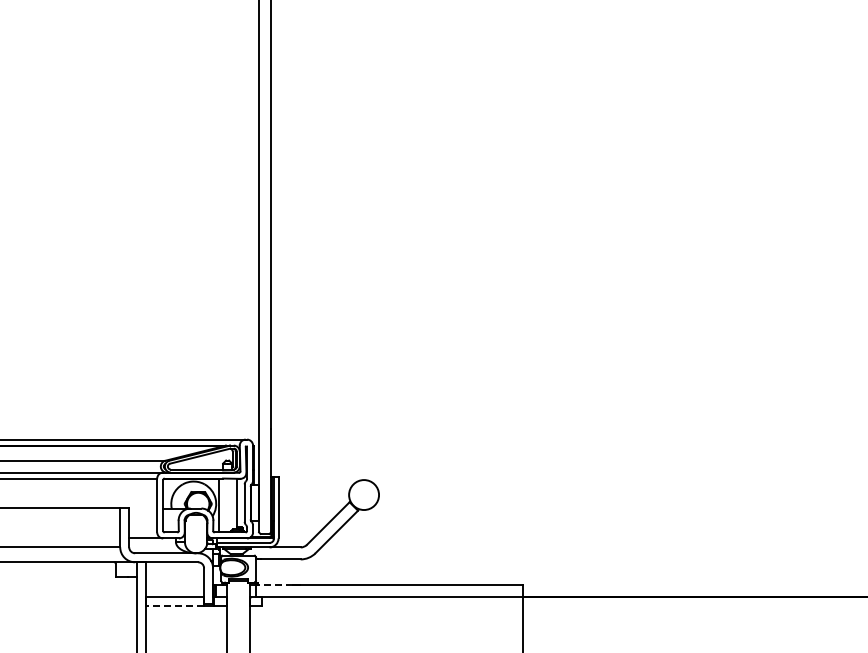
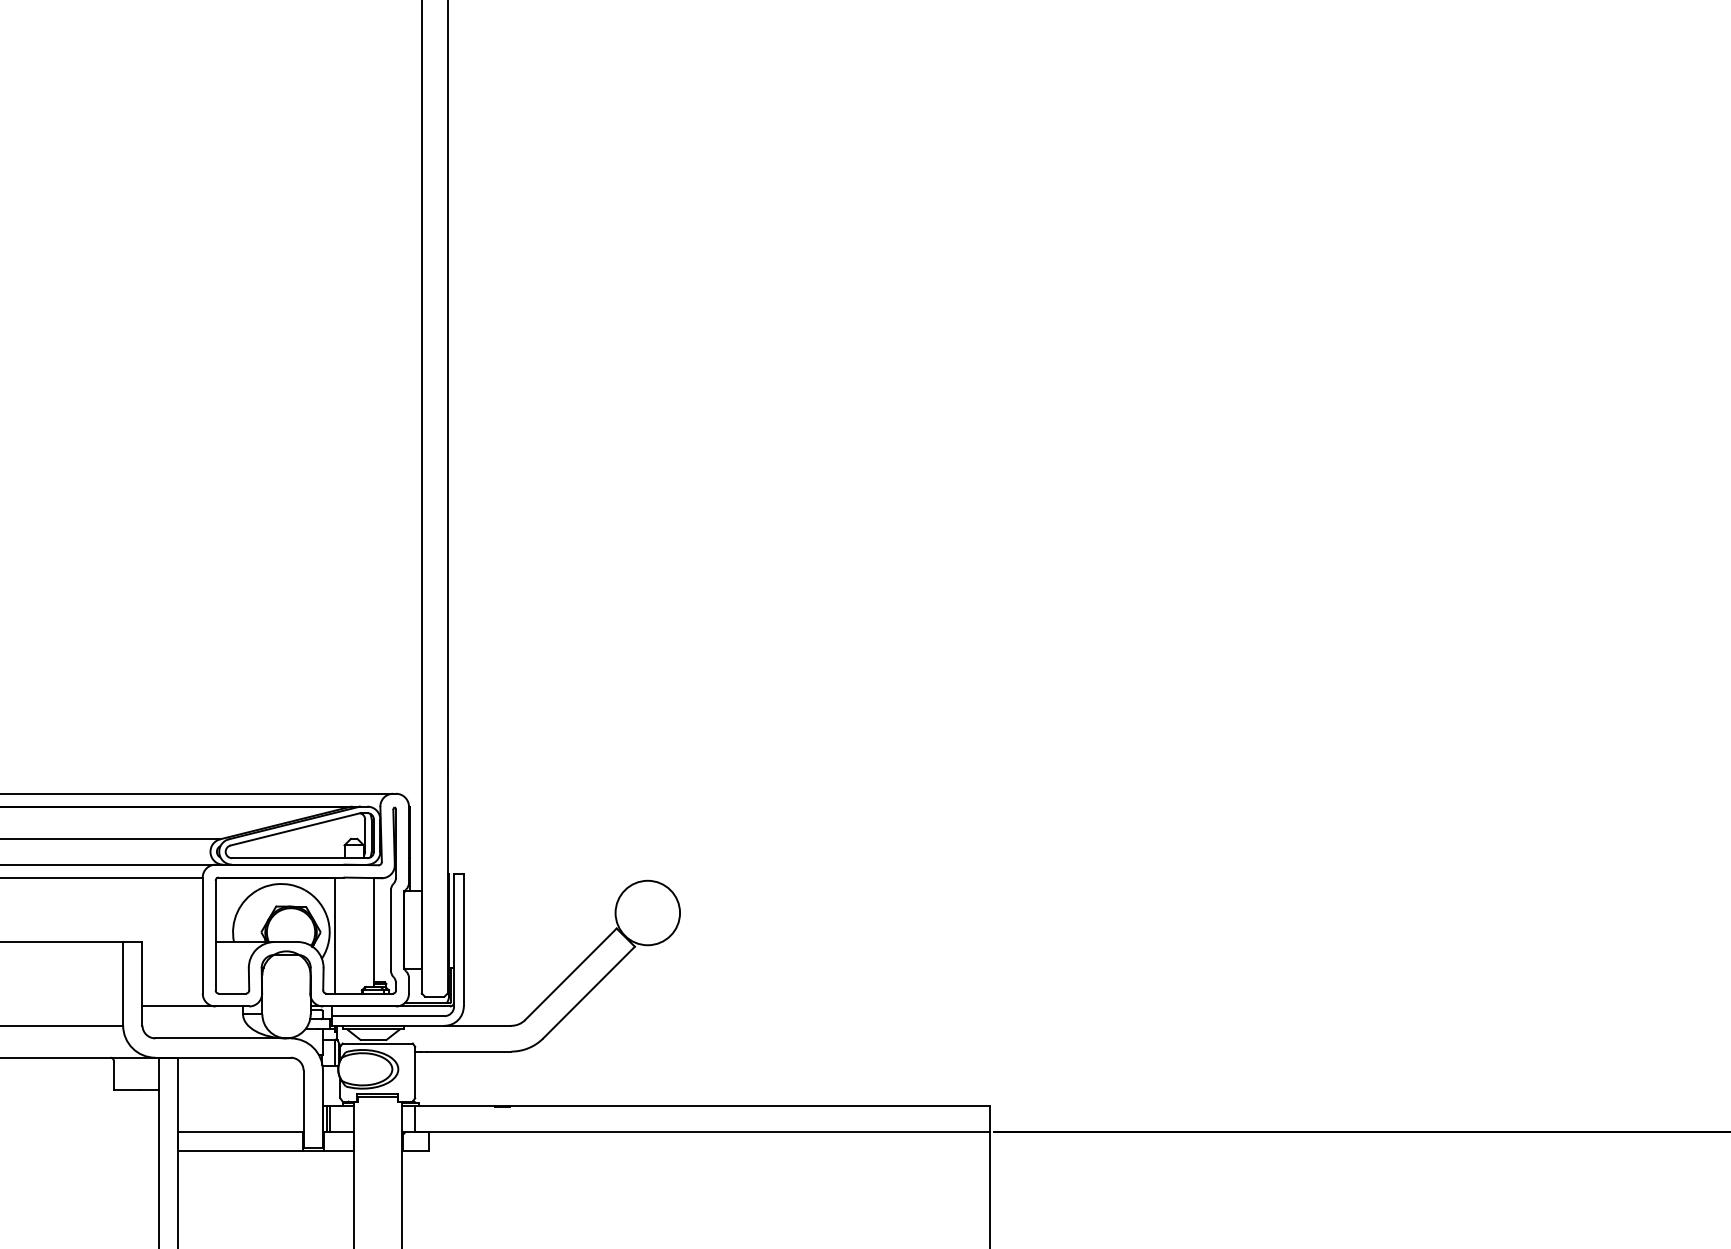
line: (274, 584) -> (455, 1105), dashed -> solid
line: (174, 605) -> (239, 1150), dashed -> solid

